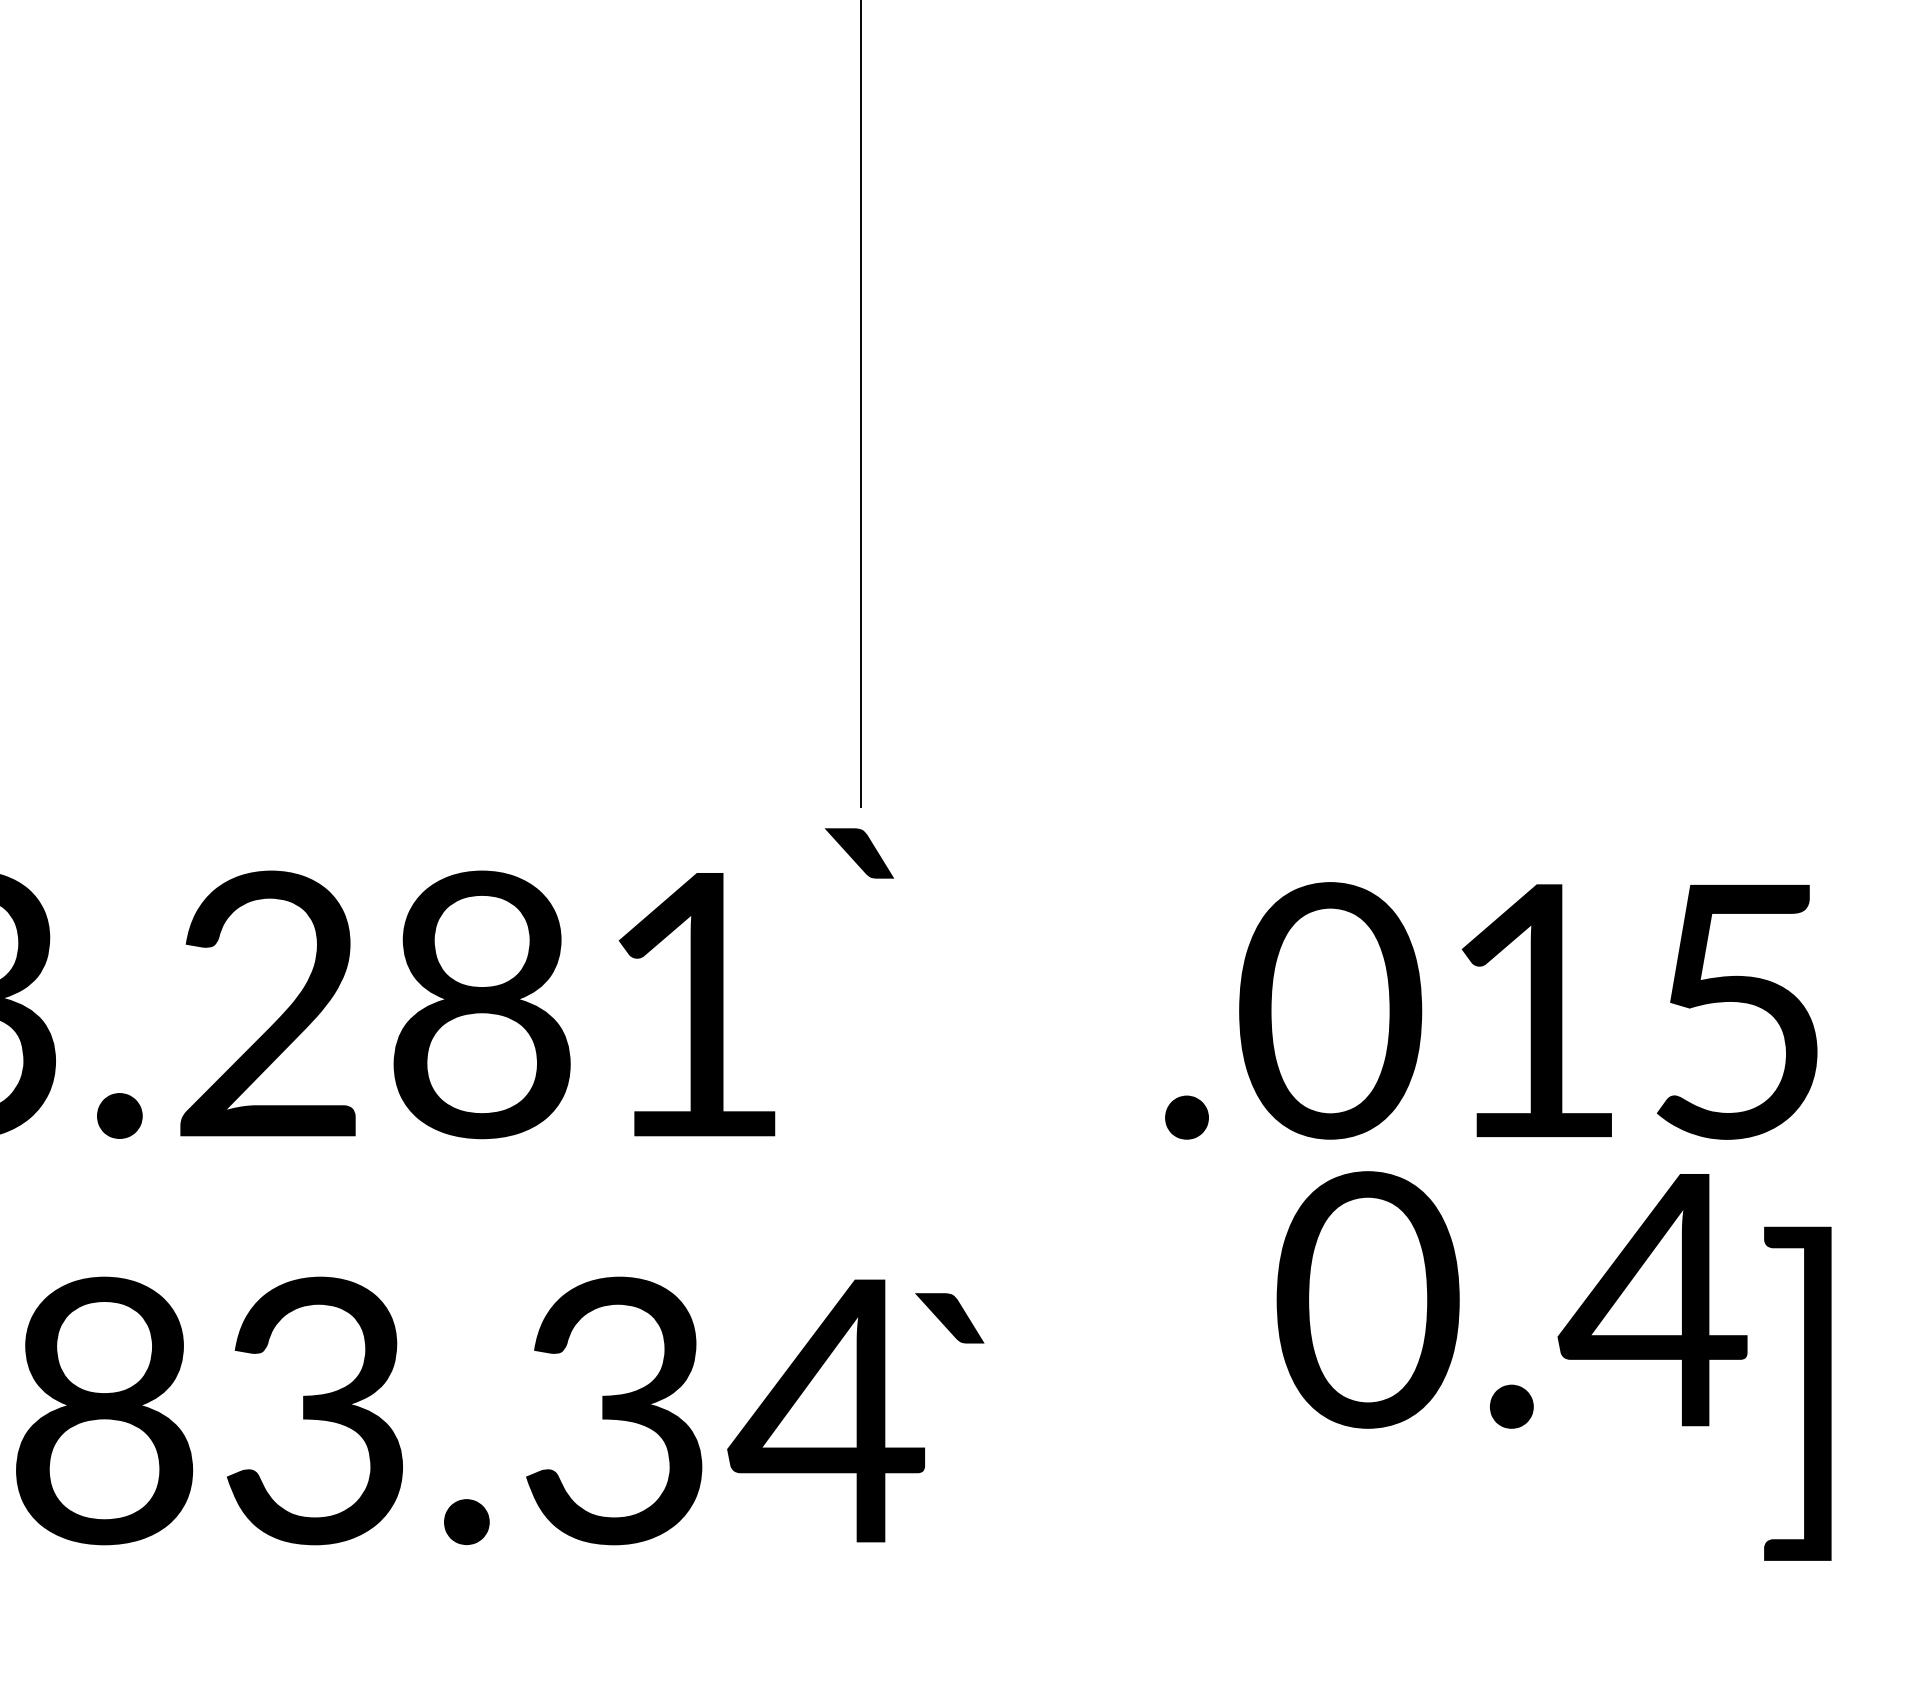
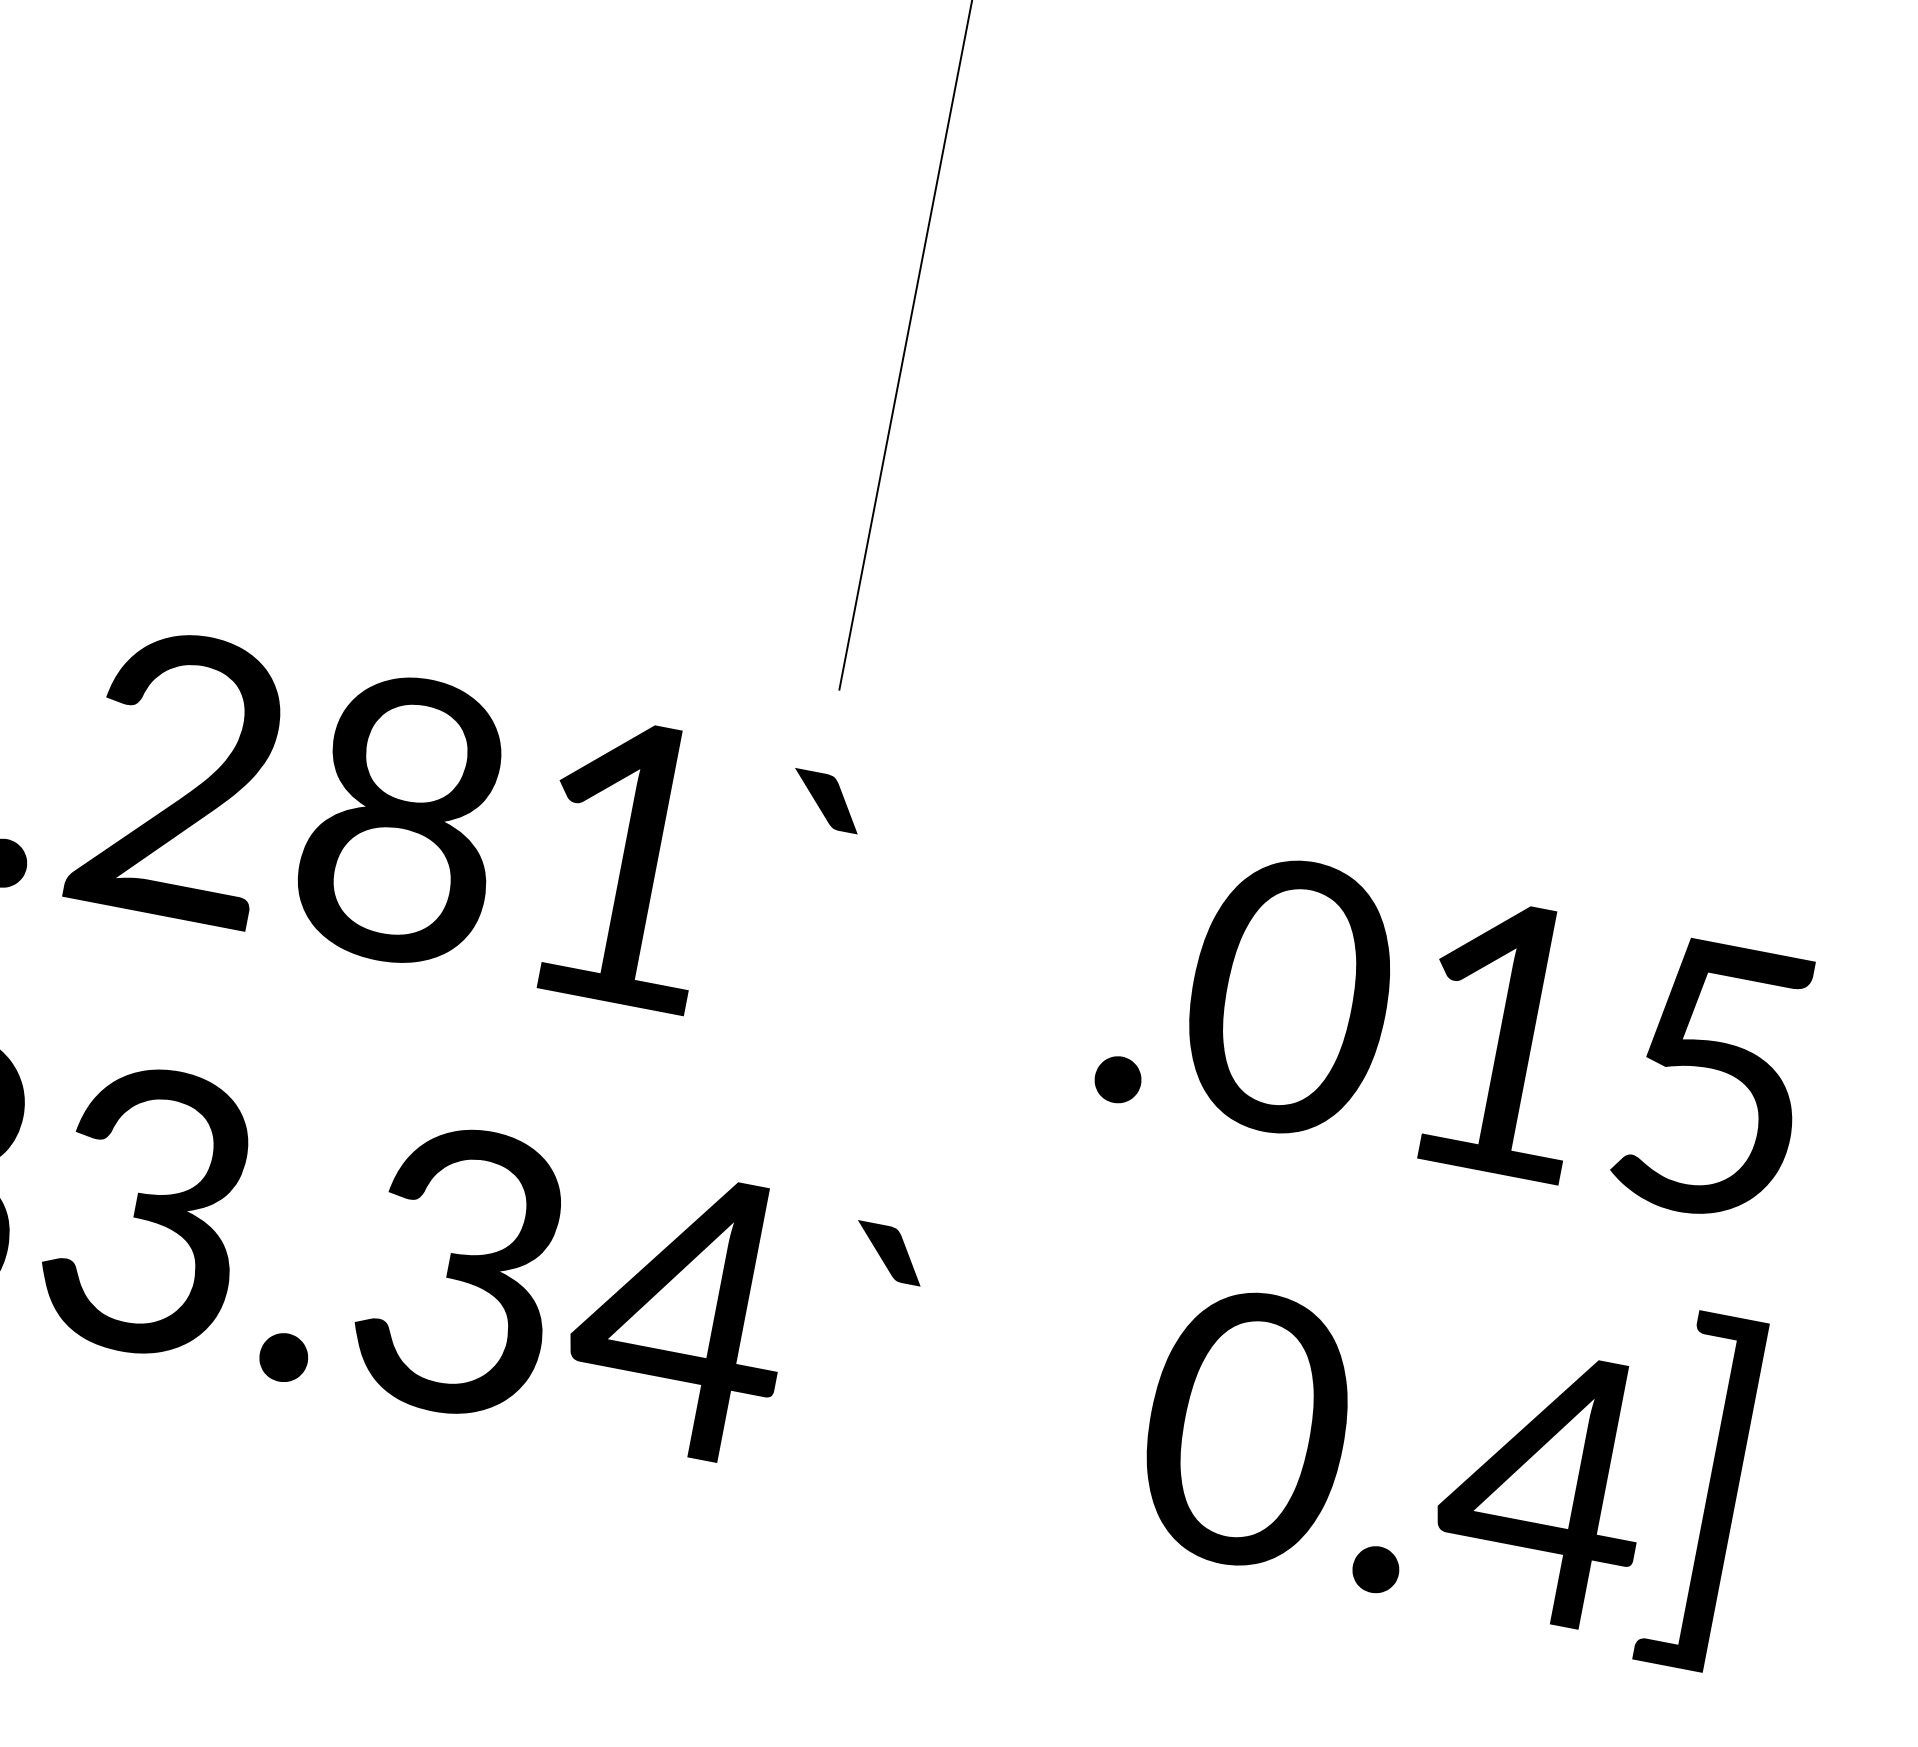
text: (859, 853) -> (826, 801), moved
text: (1511, 1299) -> (1397, 1457), moved
text: (949, 1318) -> (888, 1253), moved

